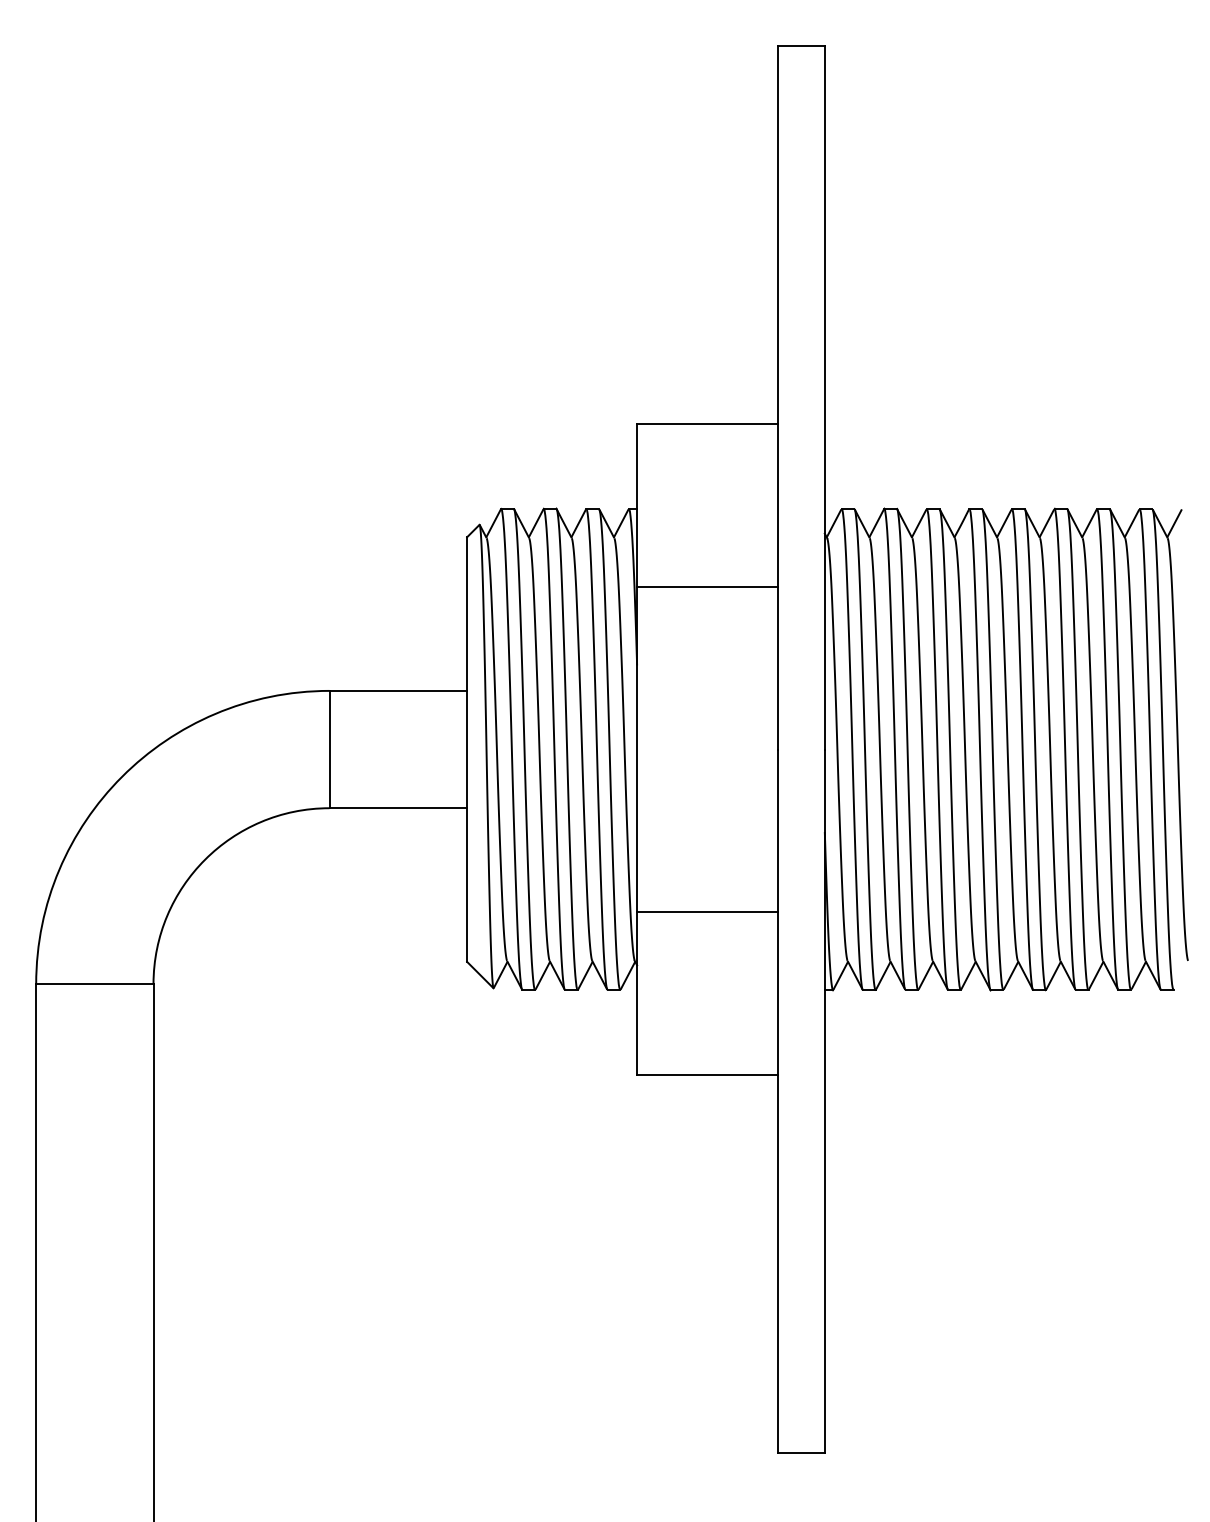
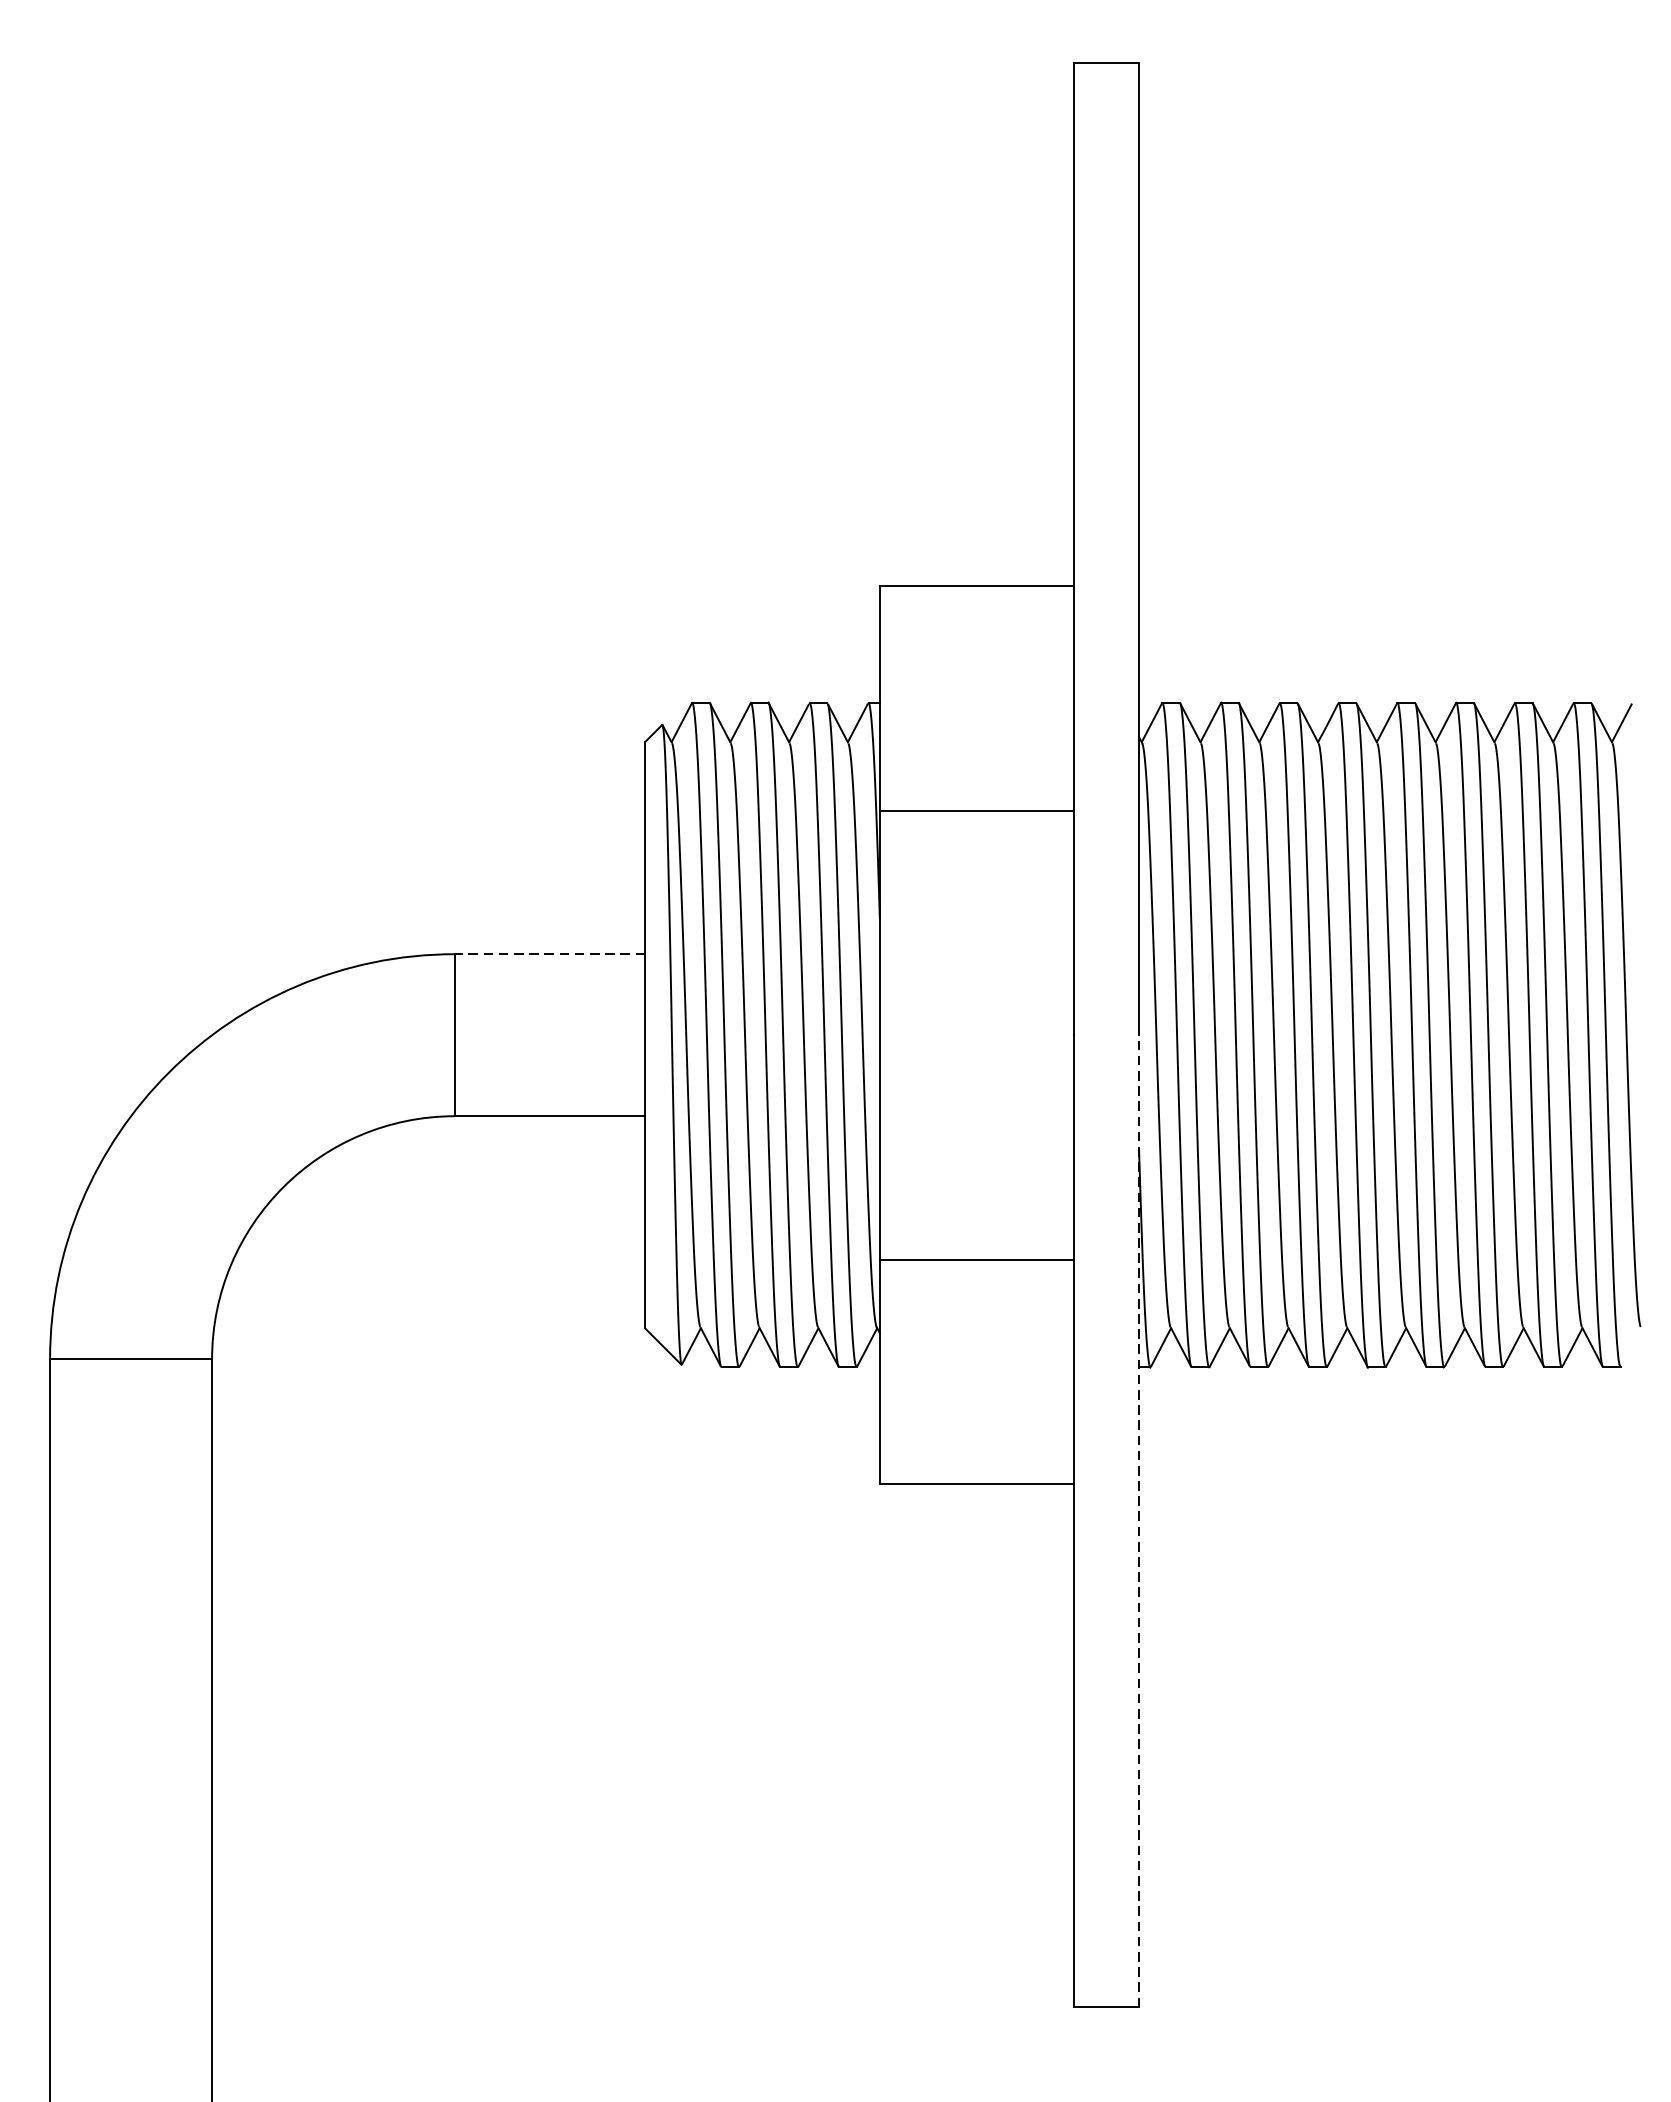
line: (398, 690) -> (550, 953), solid -> dashed
line: (824, 1101) -> (1138, 1521), solid -> dashed

